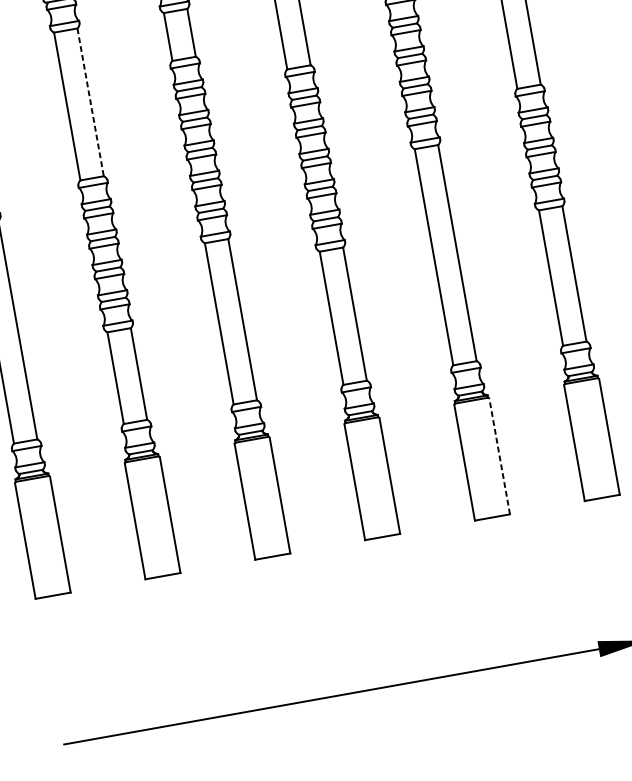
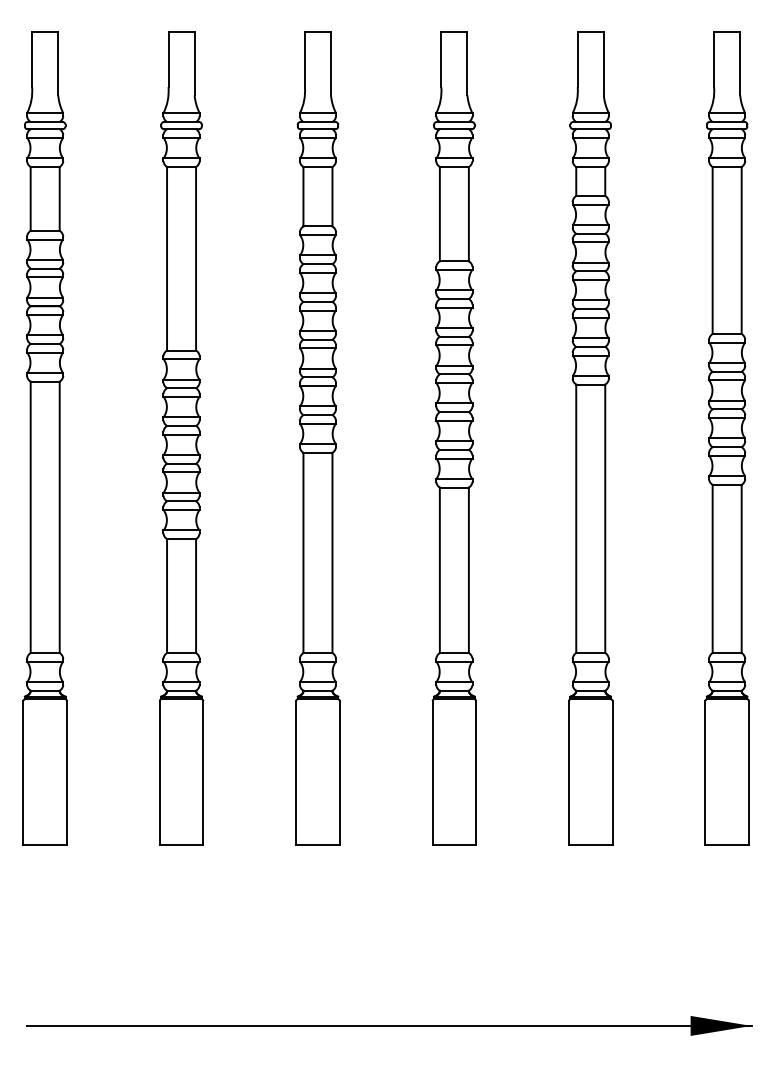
line: (90, 102) -> (196, 258), dashed -> solid
line: (499, 456) -> (612, 772), dashed -> solid

